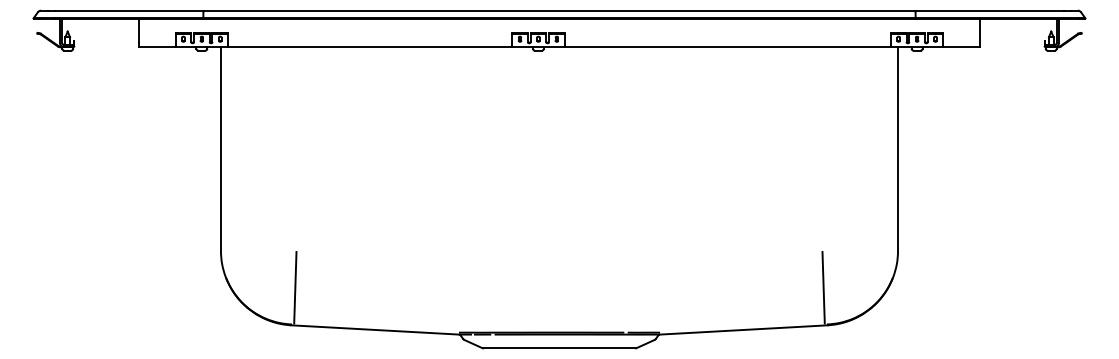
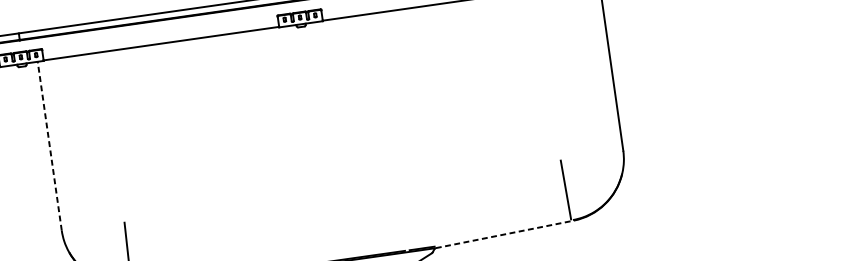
line: (220, 149) -> (49, 146), solid -> dashed
line: (743, 329) -> (504, 234), solid -> dashed

